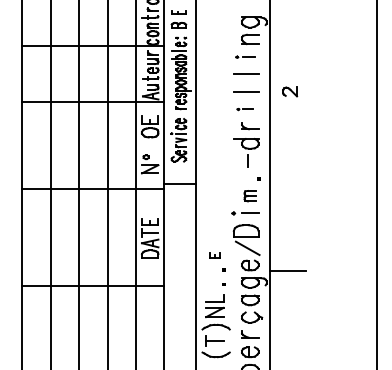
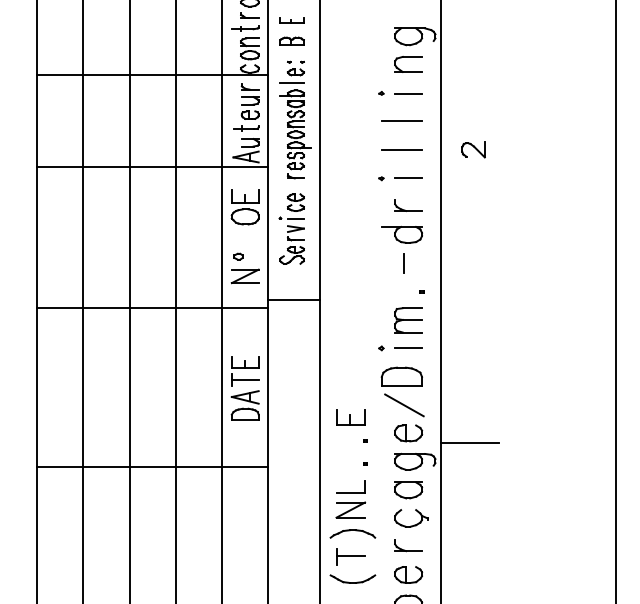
part: (245, 56) -> (400, 92), size x1.43
part: (245, 109) -> (400, 178), size x1.67
part: (250, 195) -> (408, 319), size x1.43
part: (214, 255) -> (350, 417), size x1.67

